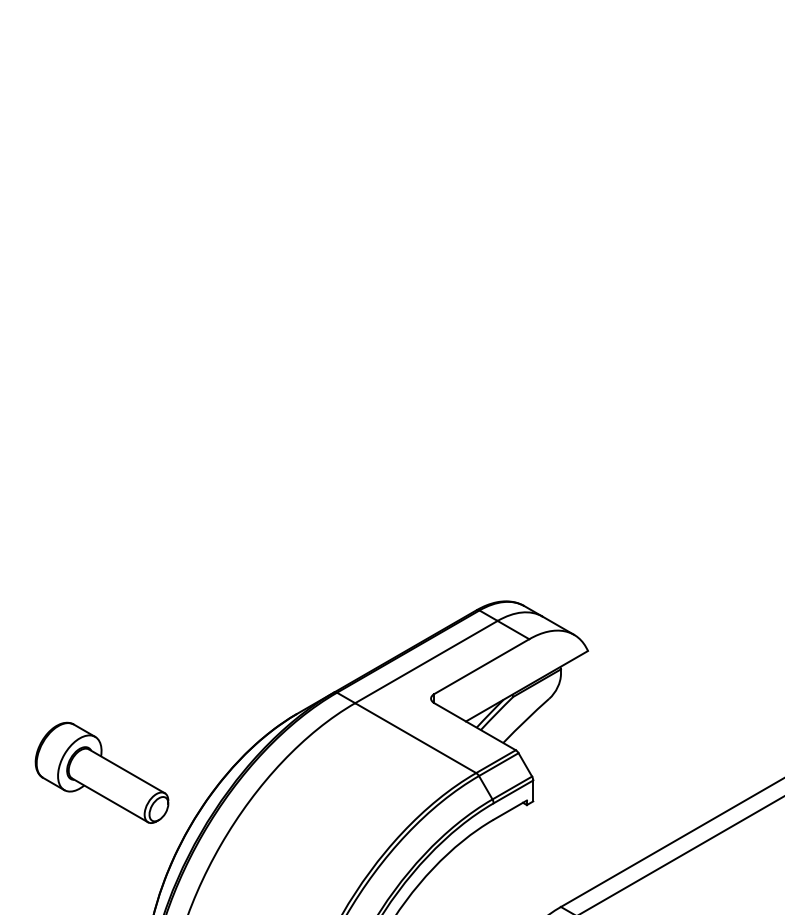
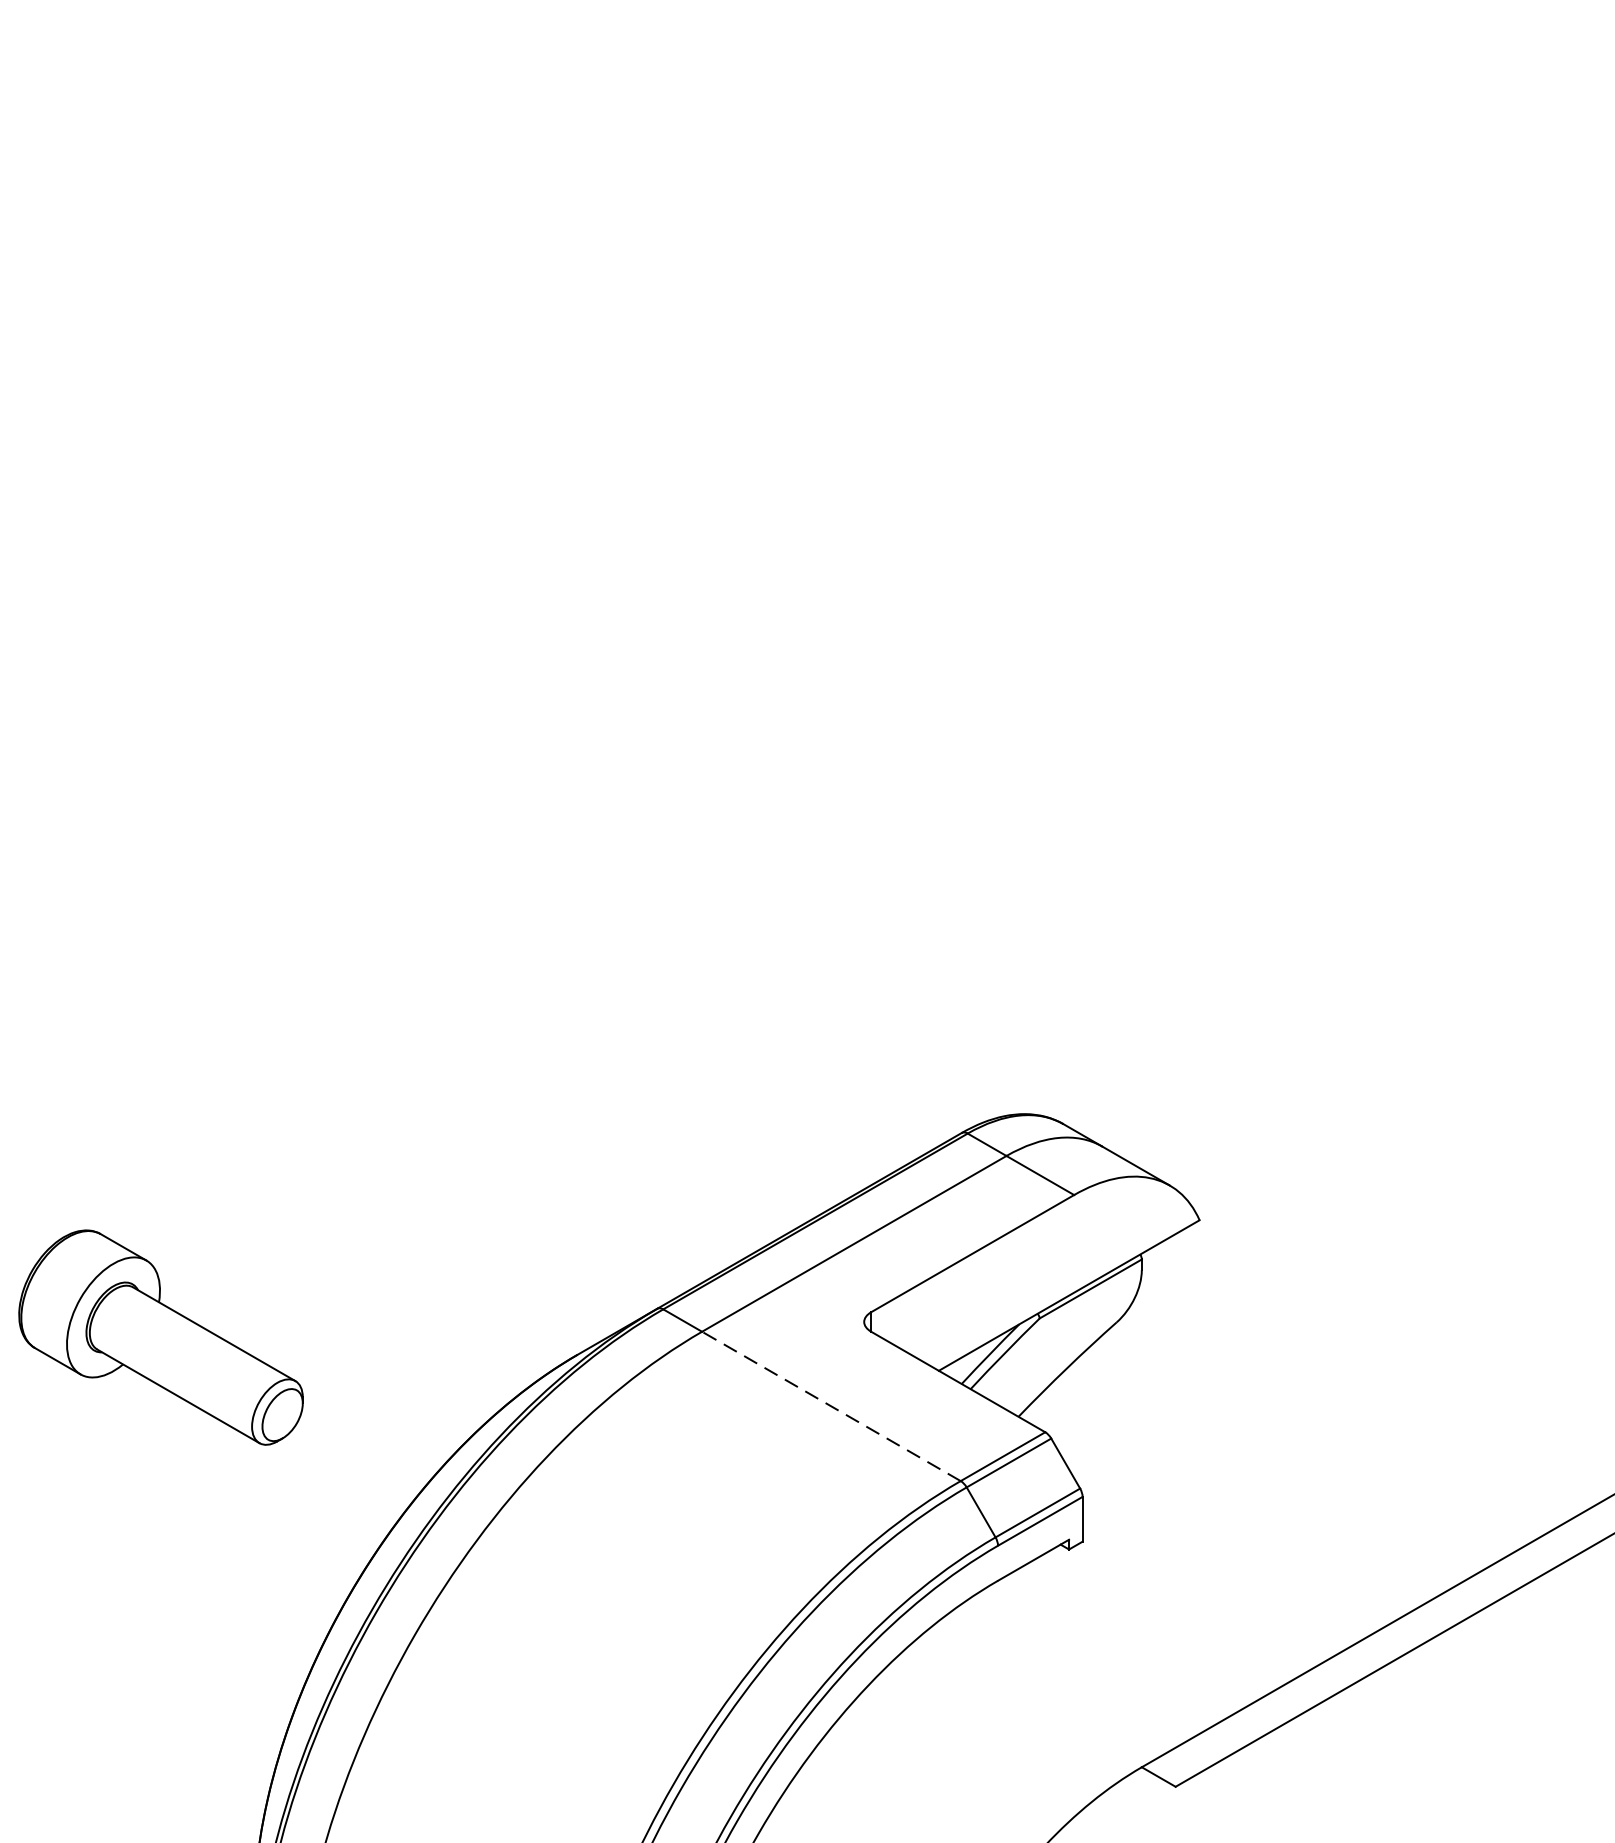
line: (415, 738) -> (830, 1407), solid -> dashed
part: (101, 772) -> (159, 1336), moved

